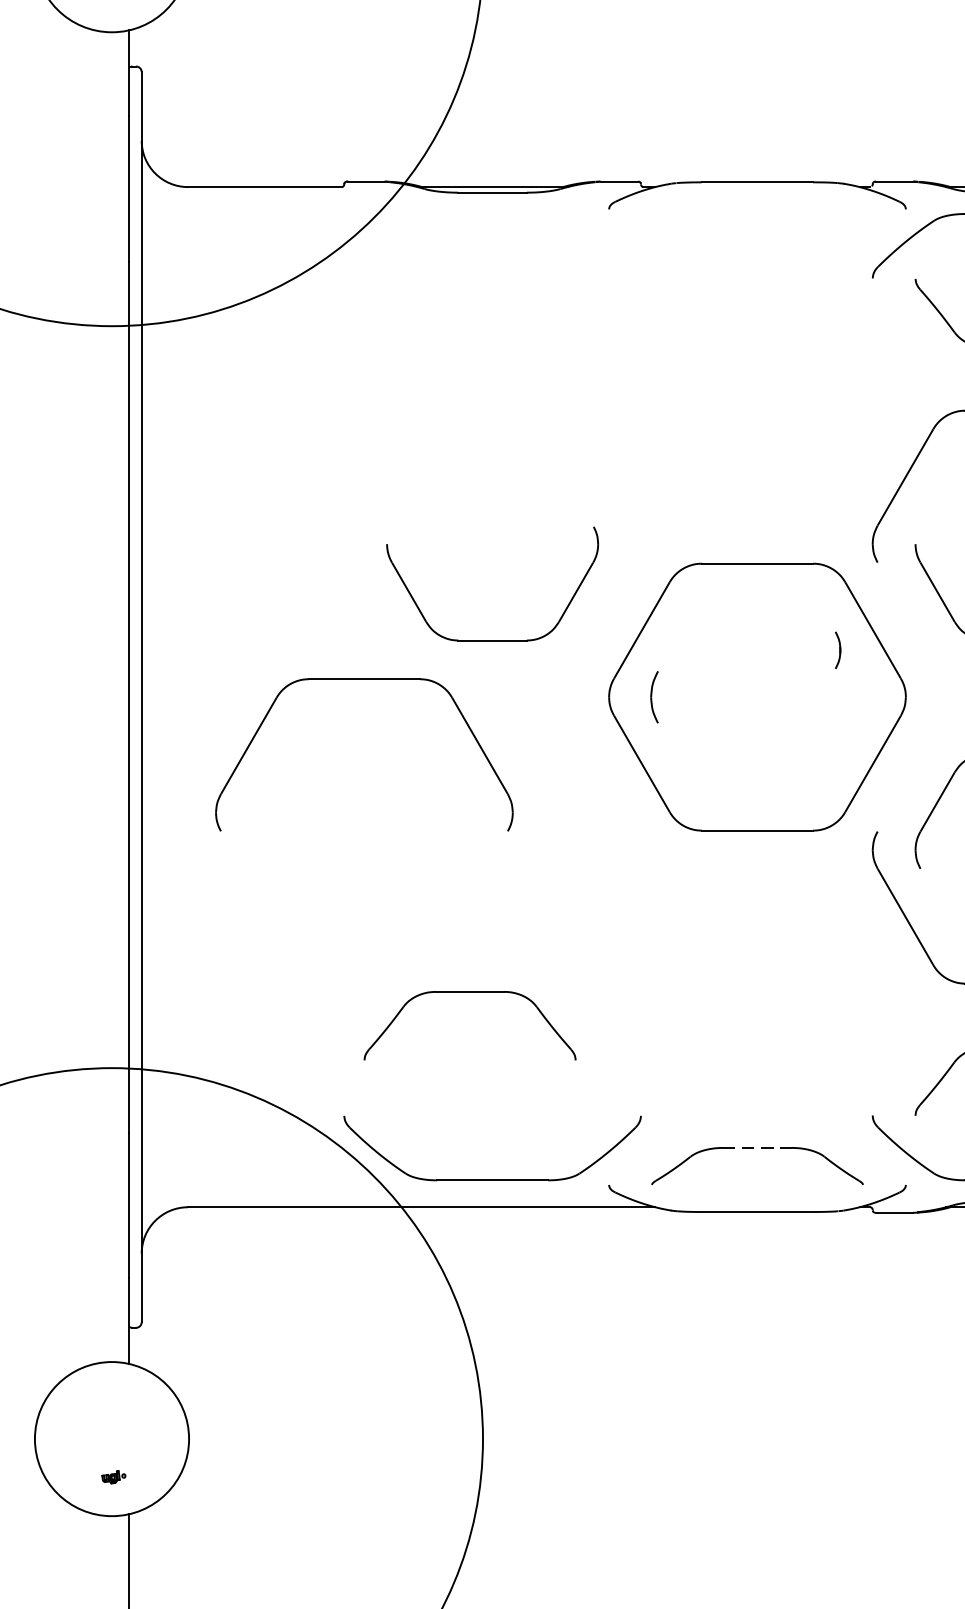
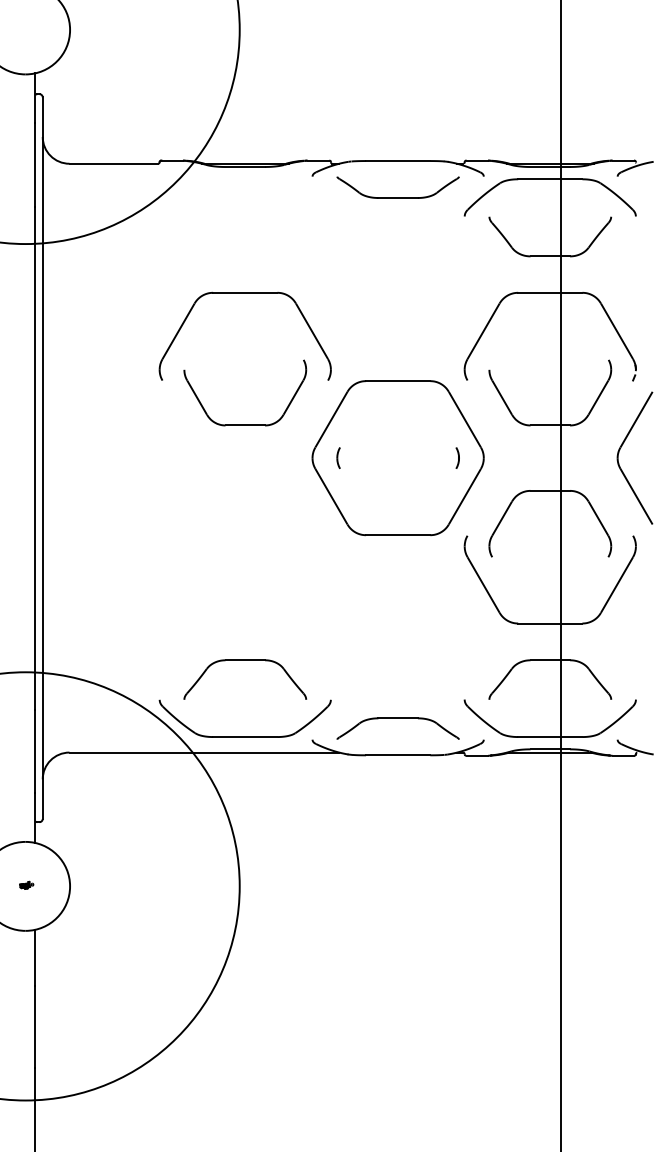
part: (756, 245) -> (397, 197), added
part: (837, 649) -> (457, 457), moved
part: (363, 680) -> (244, 293), moved
part: (654, 696) -> (338, 457), size x0.71
part: (470, 992) -> (245, 660), moved
line: (758, 1148) -> (398, 718), dashed -> solid
part: (113, 1475) -> (26, 884), moved

